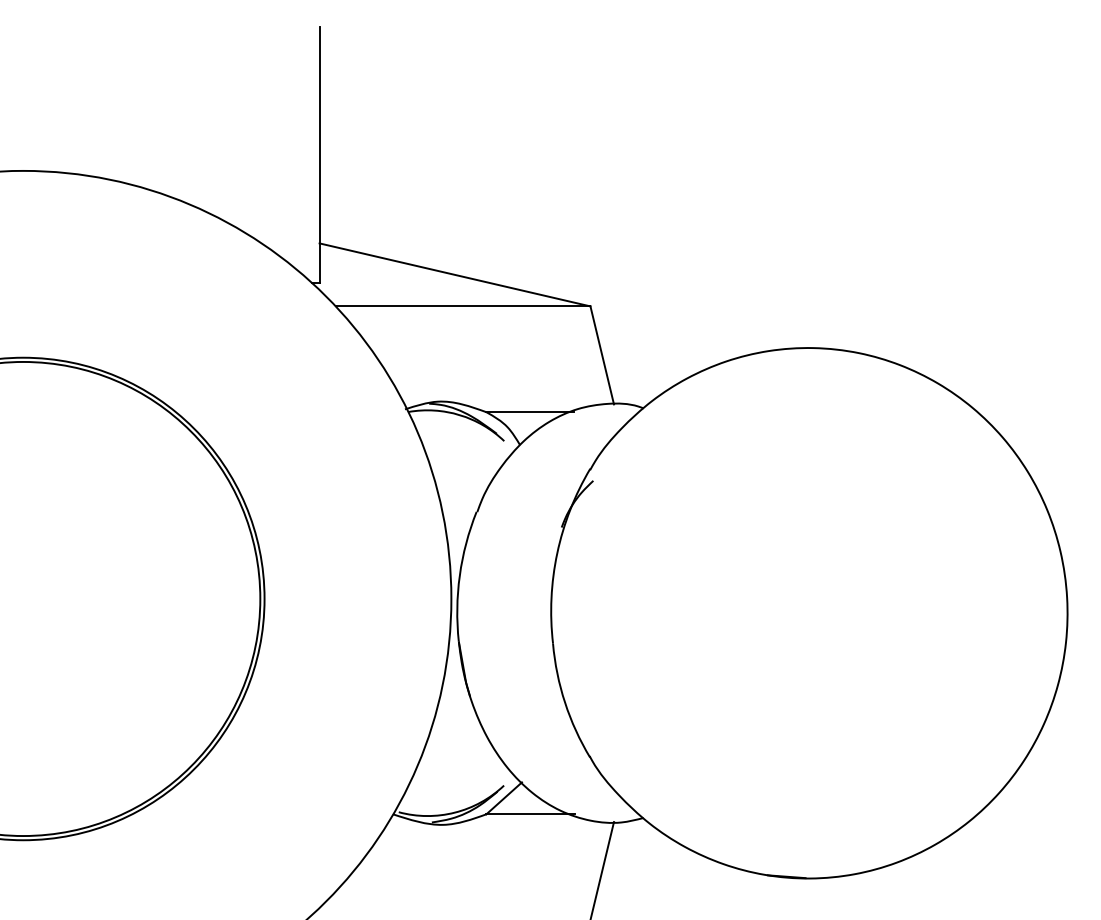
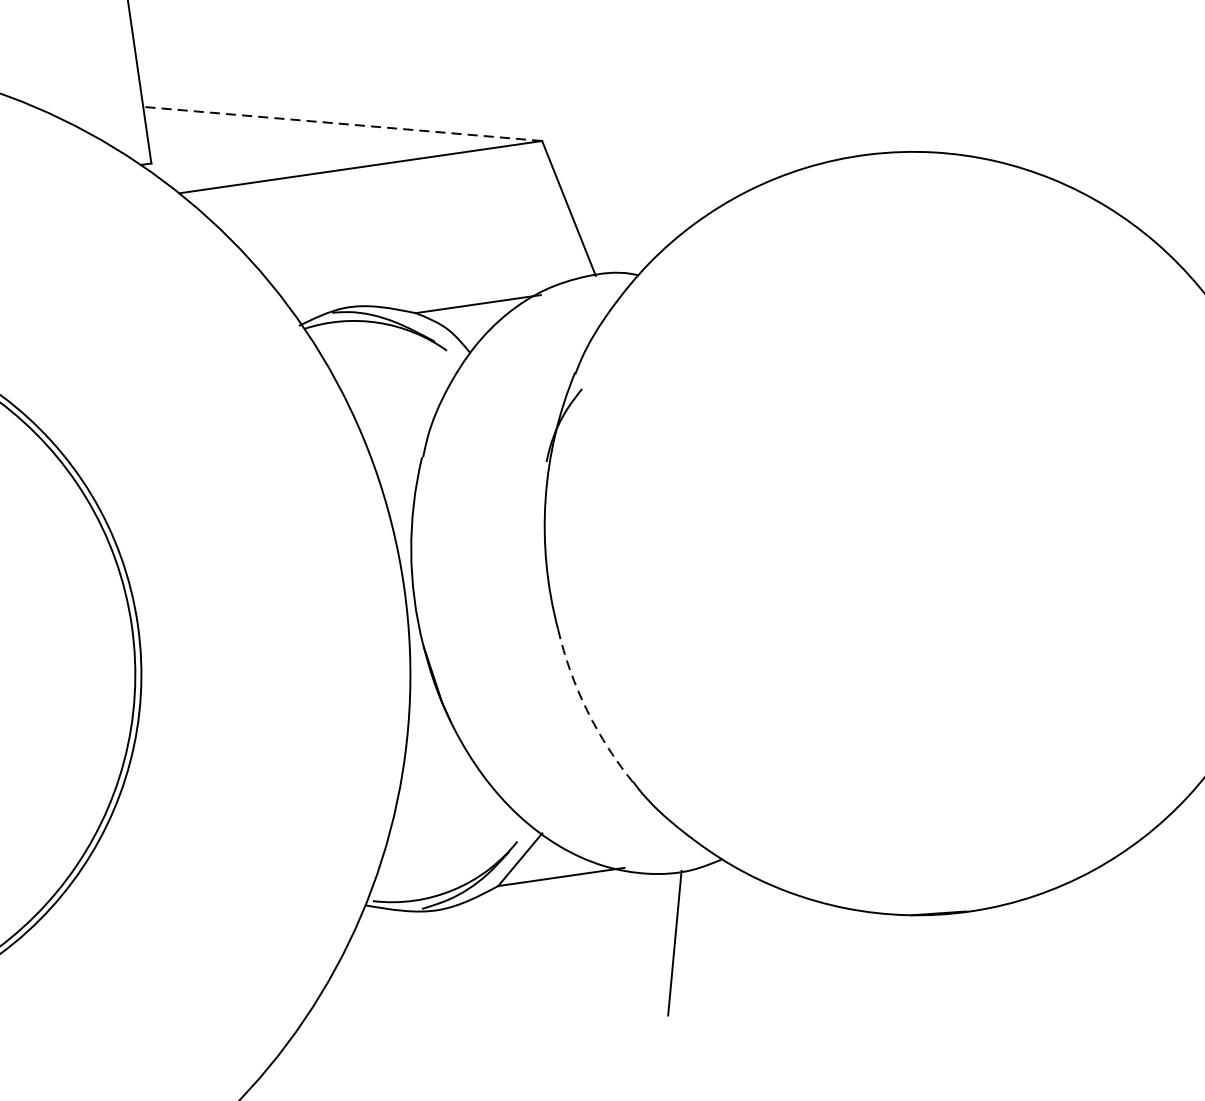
line: (454, 274) -> (341, 123), solid -> dashed
arc: (565, 702) -> (587, 710), solid -> dashed

